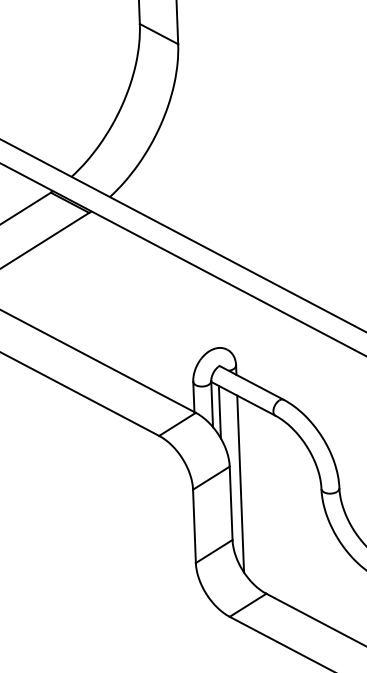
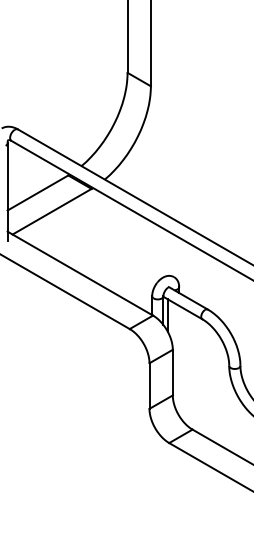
line: (241, 483) -> (179, 360), removed

